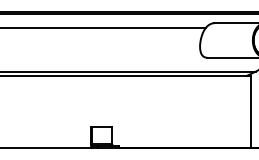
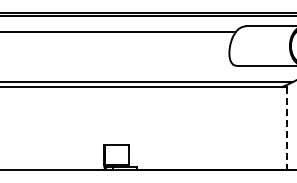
line: (250, 113) -> (287, 129), solid -> dashed

